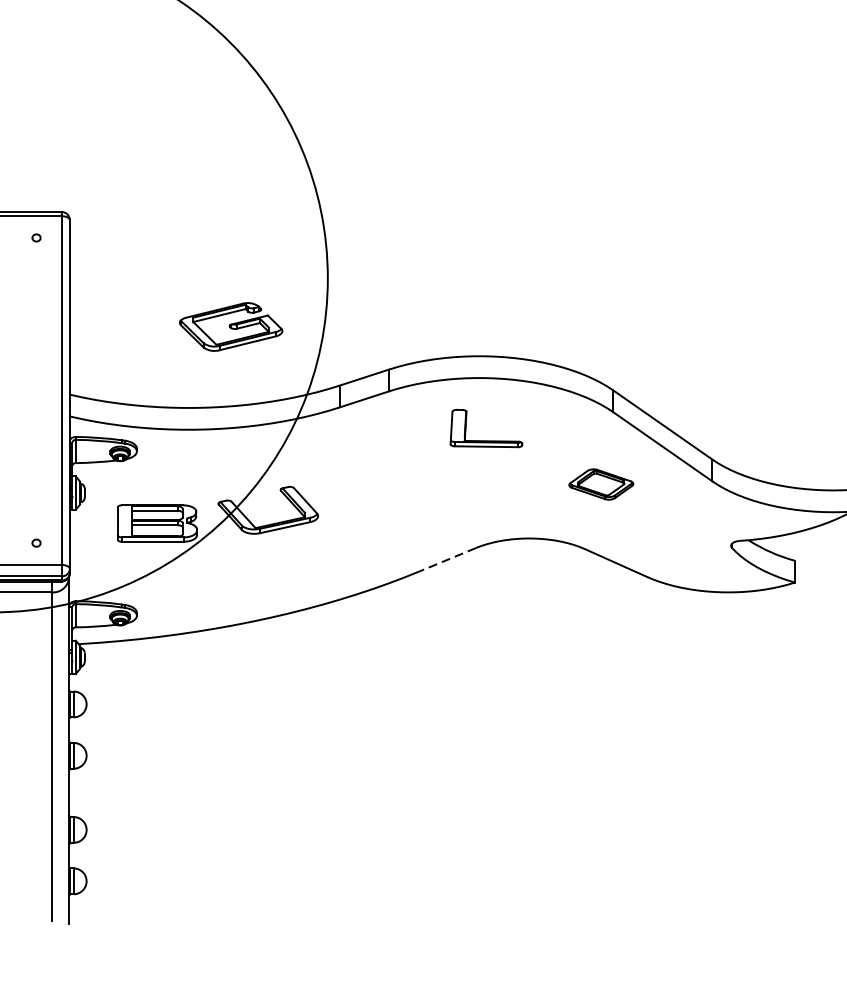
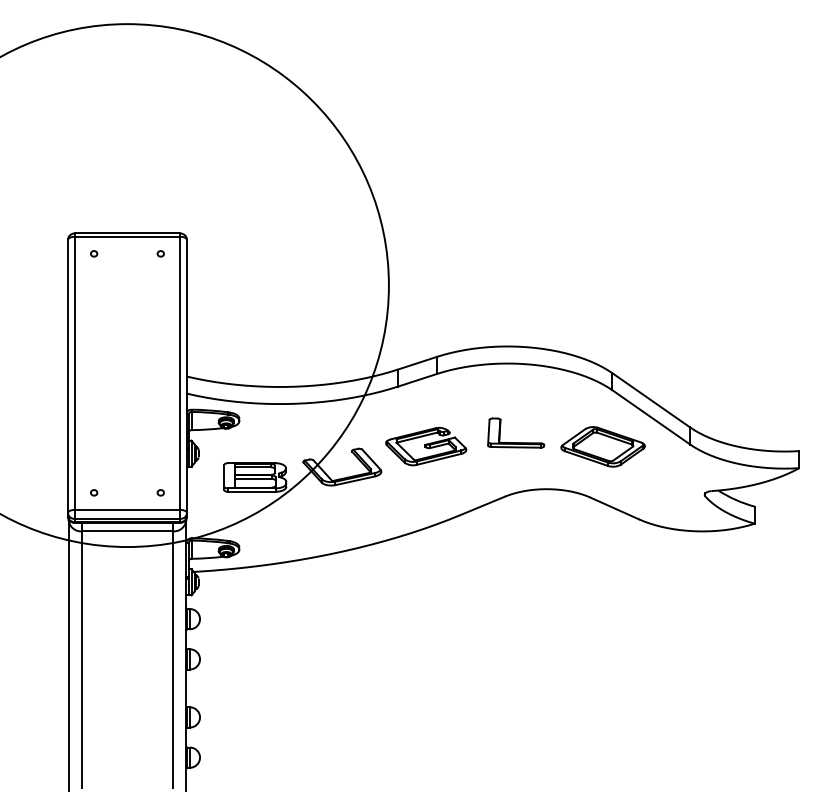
part: (231, 326) -> (426, 446), moved
part: (486, 440) -> (516, 442), moved
part: (600, 483) -> (602, 446), size x1.67
line: (447, 560) -> (482, 506), dashed -> solid

